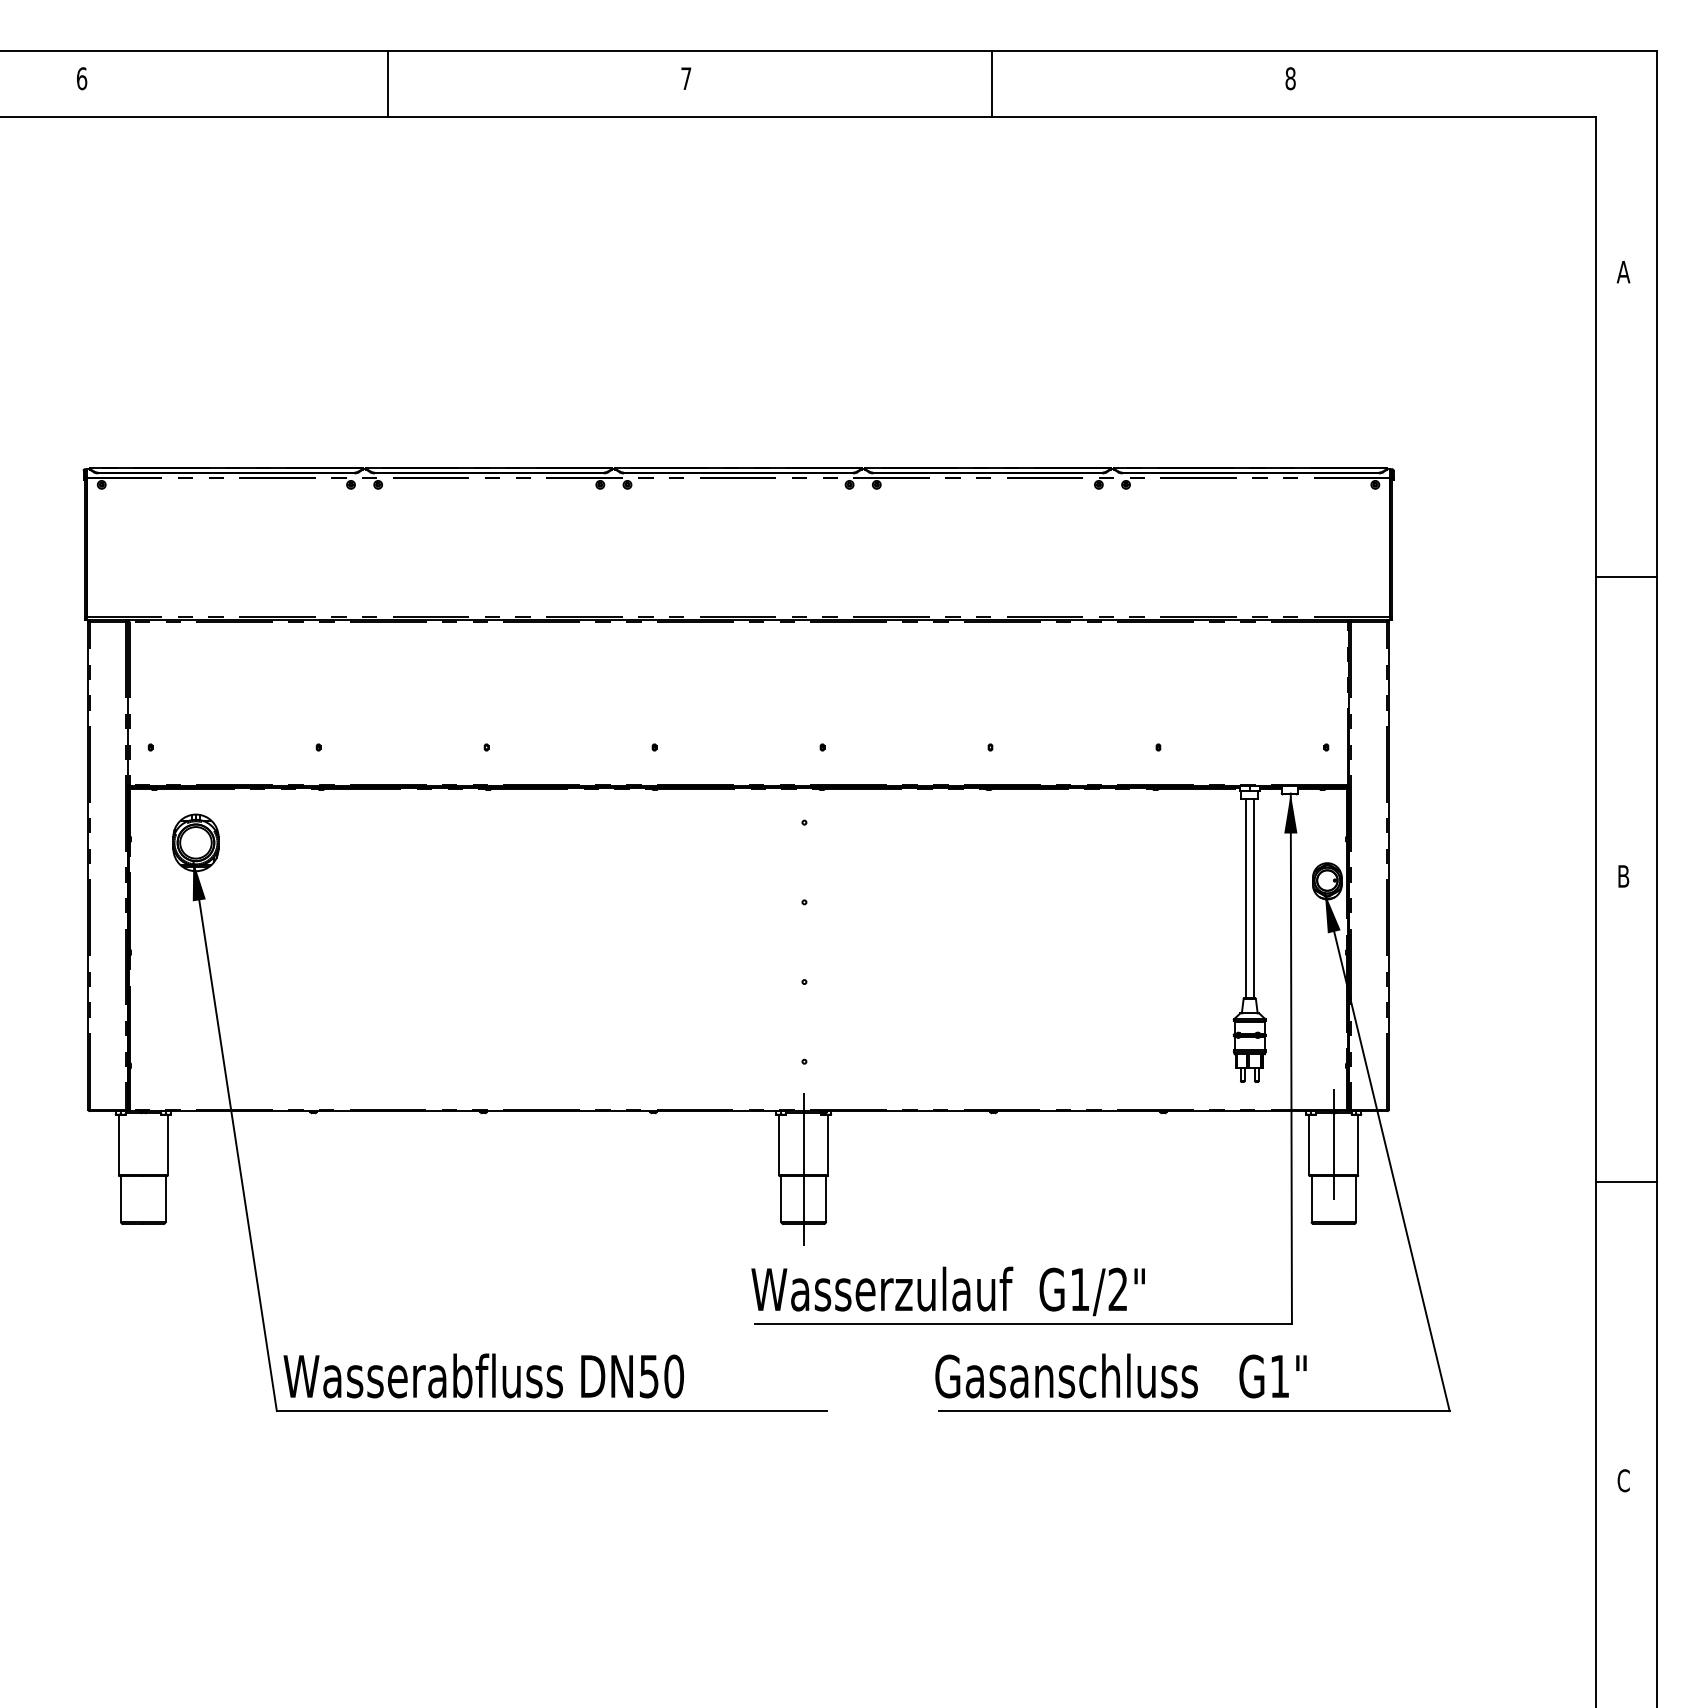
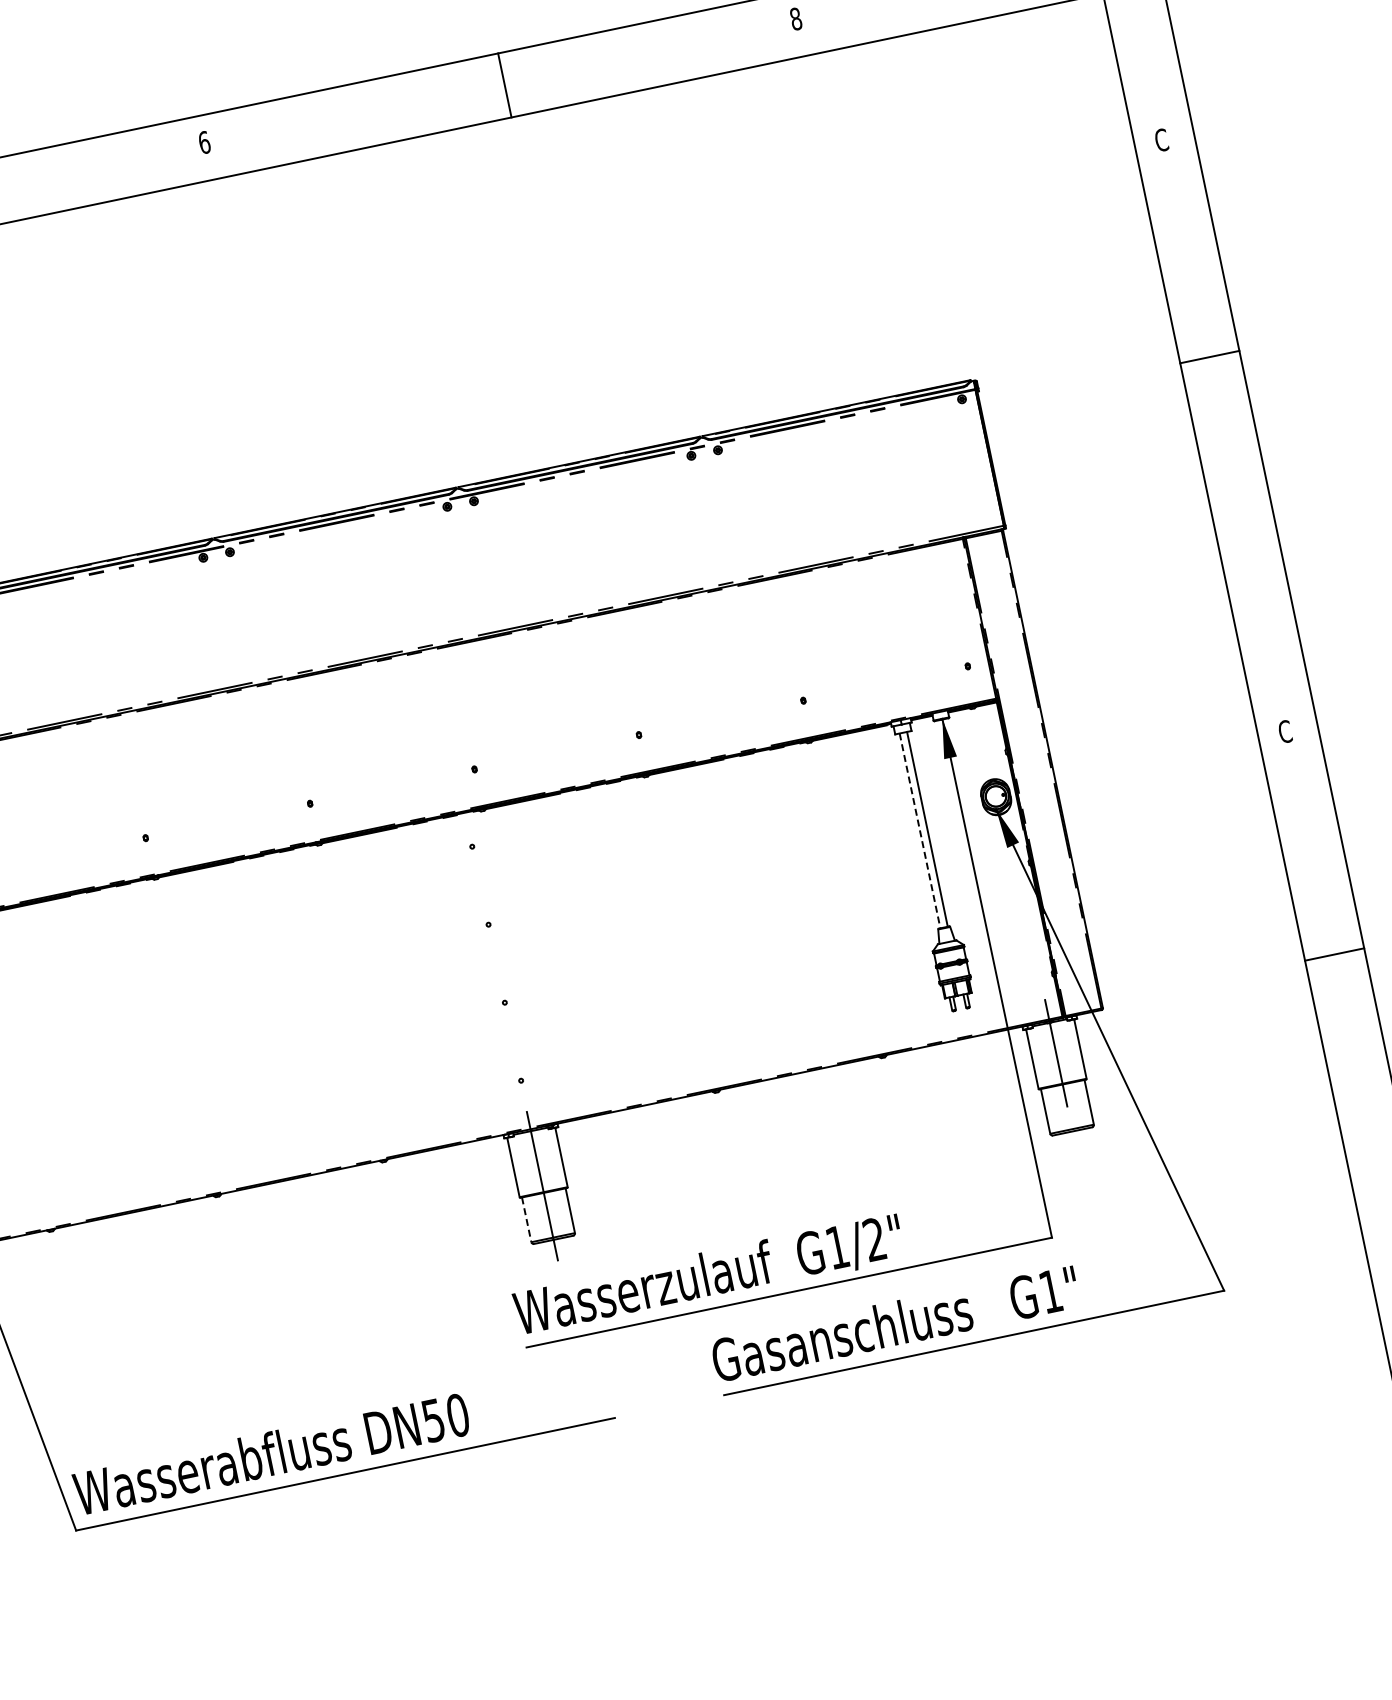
text: (686, 78) -> (204, 142), 7 -> 6
text: (1623, 271) -> (1161, 139), A -> C
line: (1626, 577) -> (1209, 357), moved
text: (1623, 875) -> (1284, 730), B -> C
line: (1245, 898) -> (919, 830), solid -> dashed
line: (1626, 1181) -> (1334, 954), moved
line: (781, 1199) -> (526, 1220), solid -> dashed

